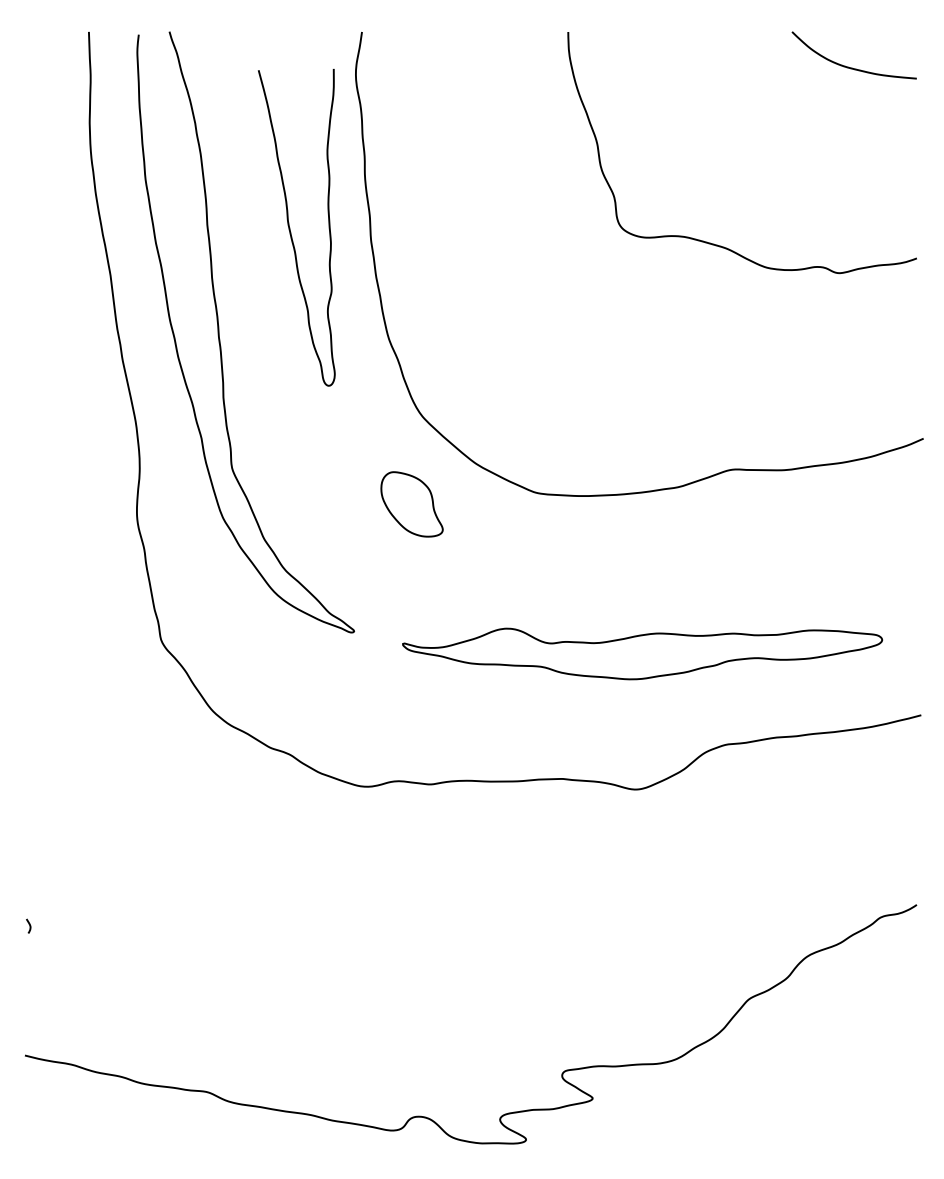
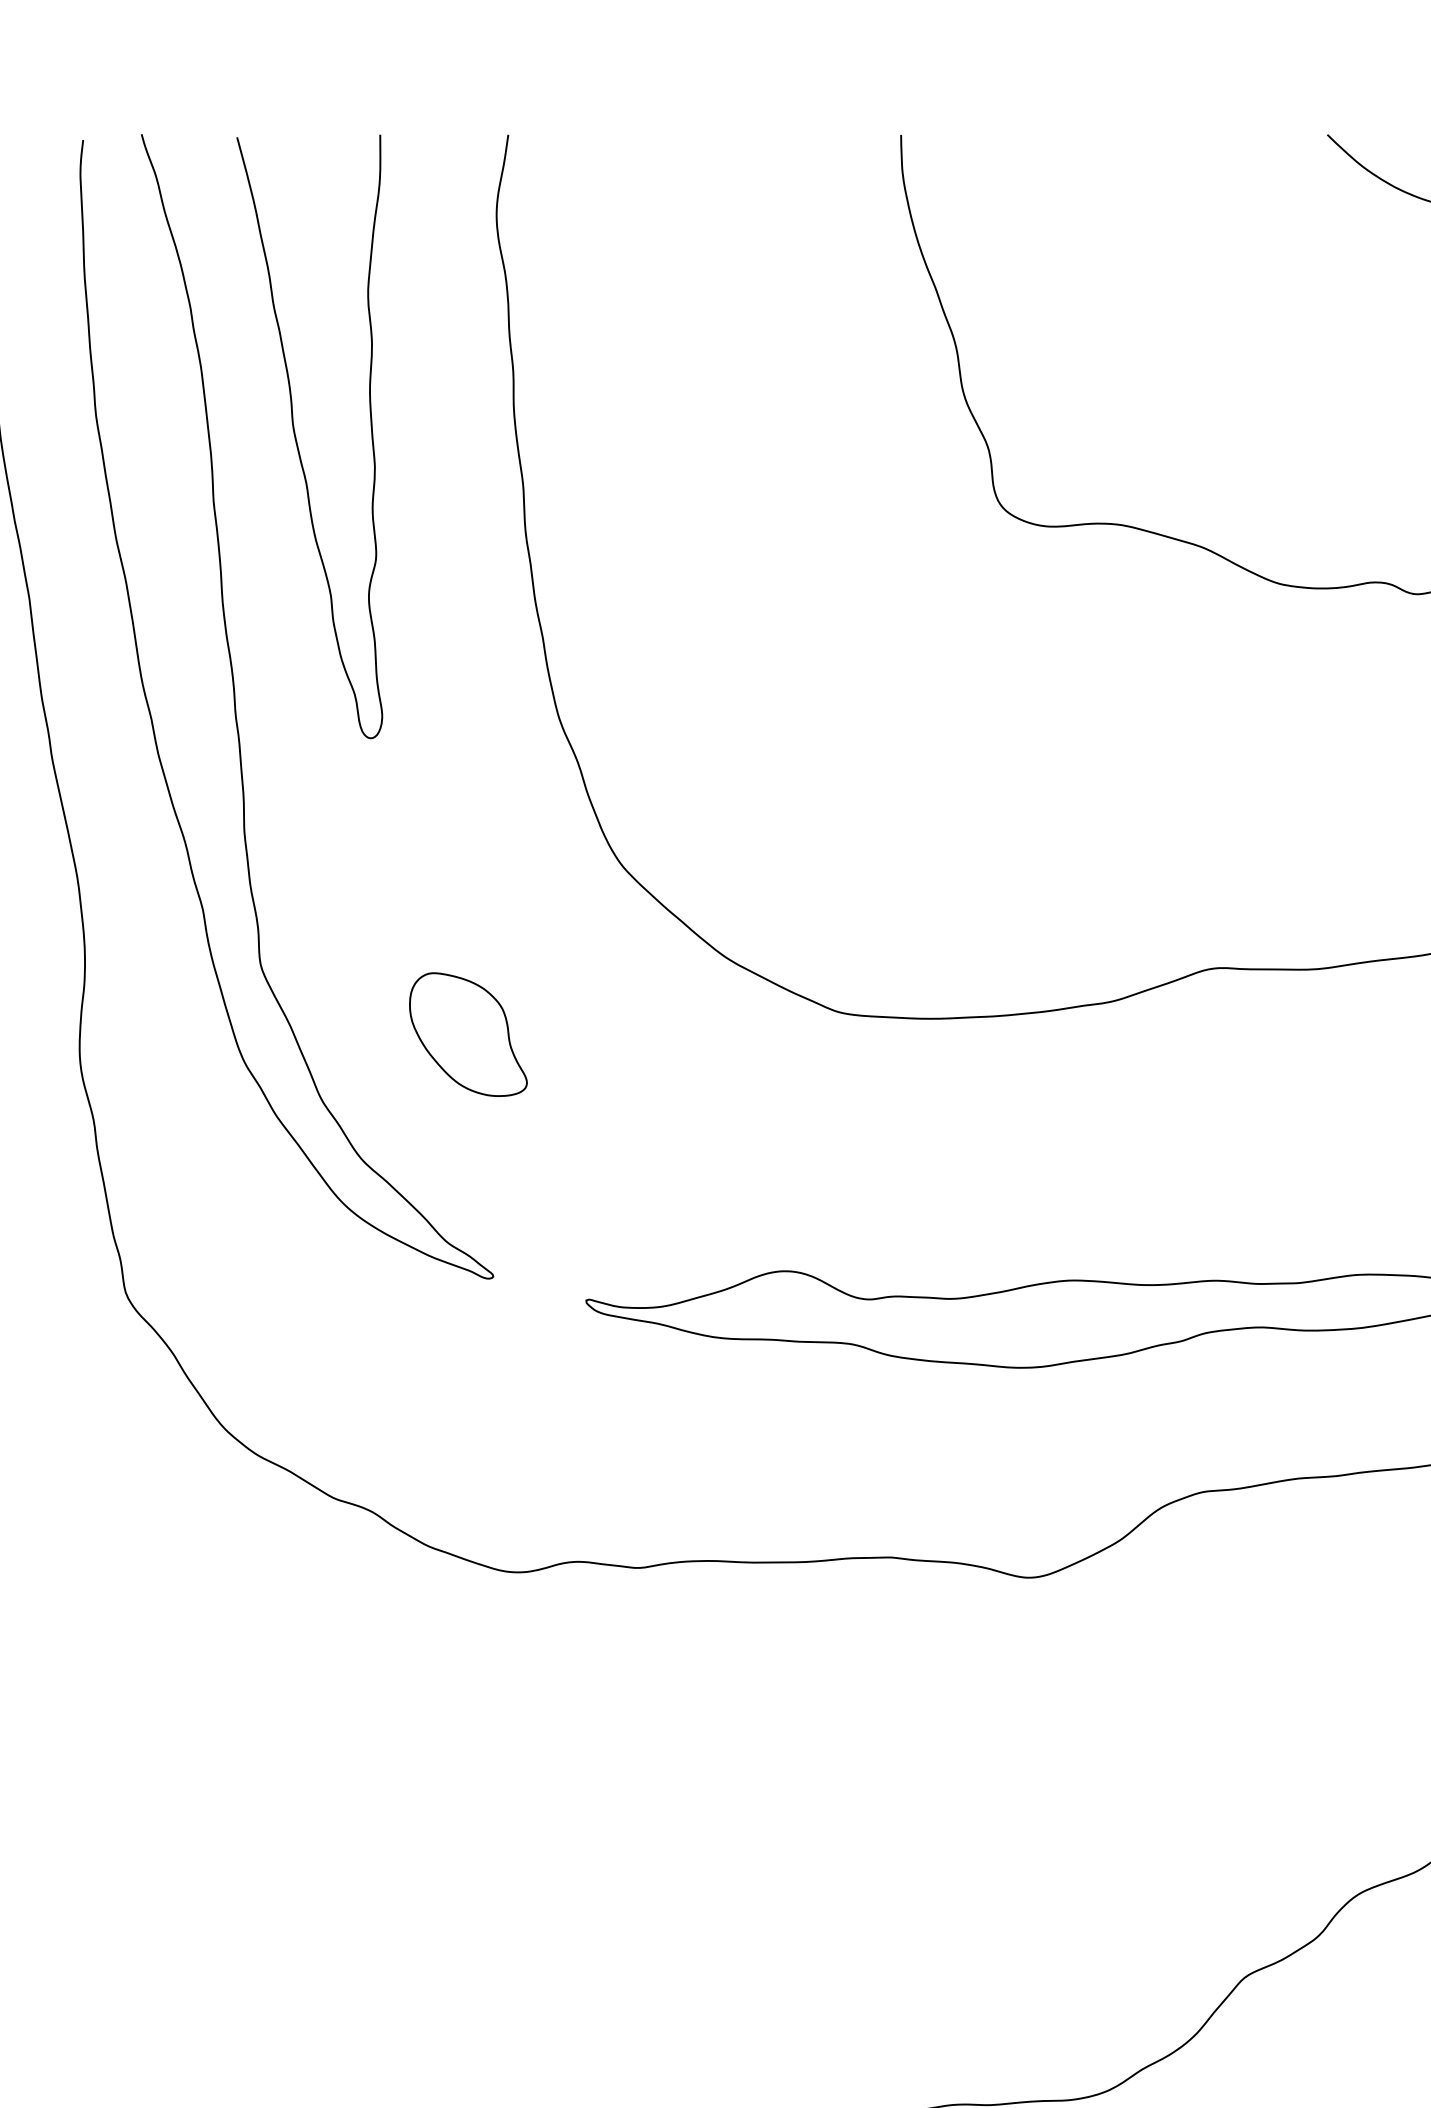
curve: (290, 227) -> (297, 436), moved
part: (411, 504) -> (467, 1034), moved

